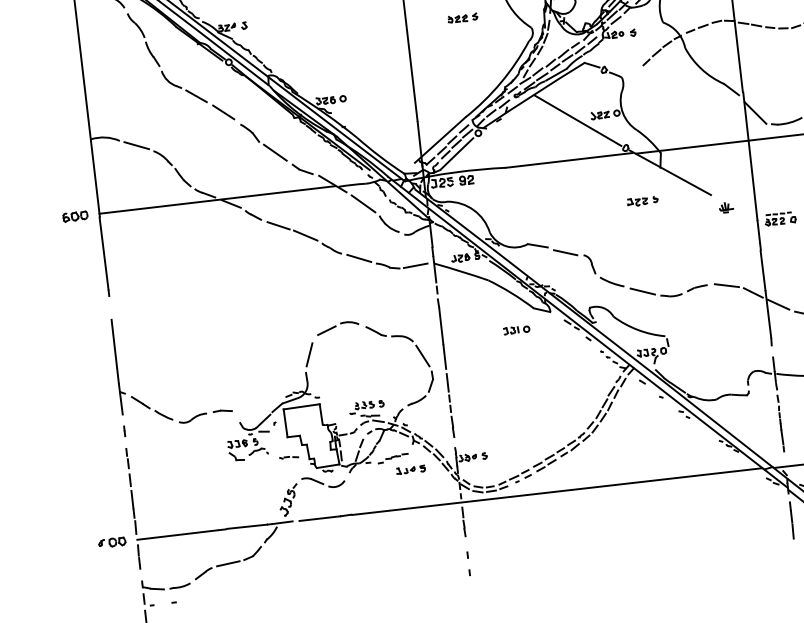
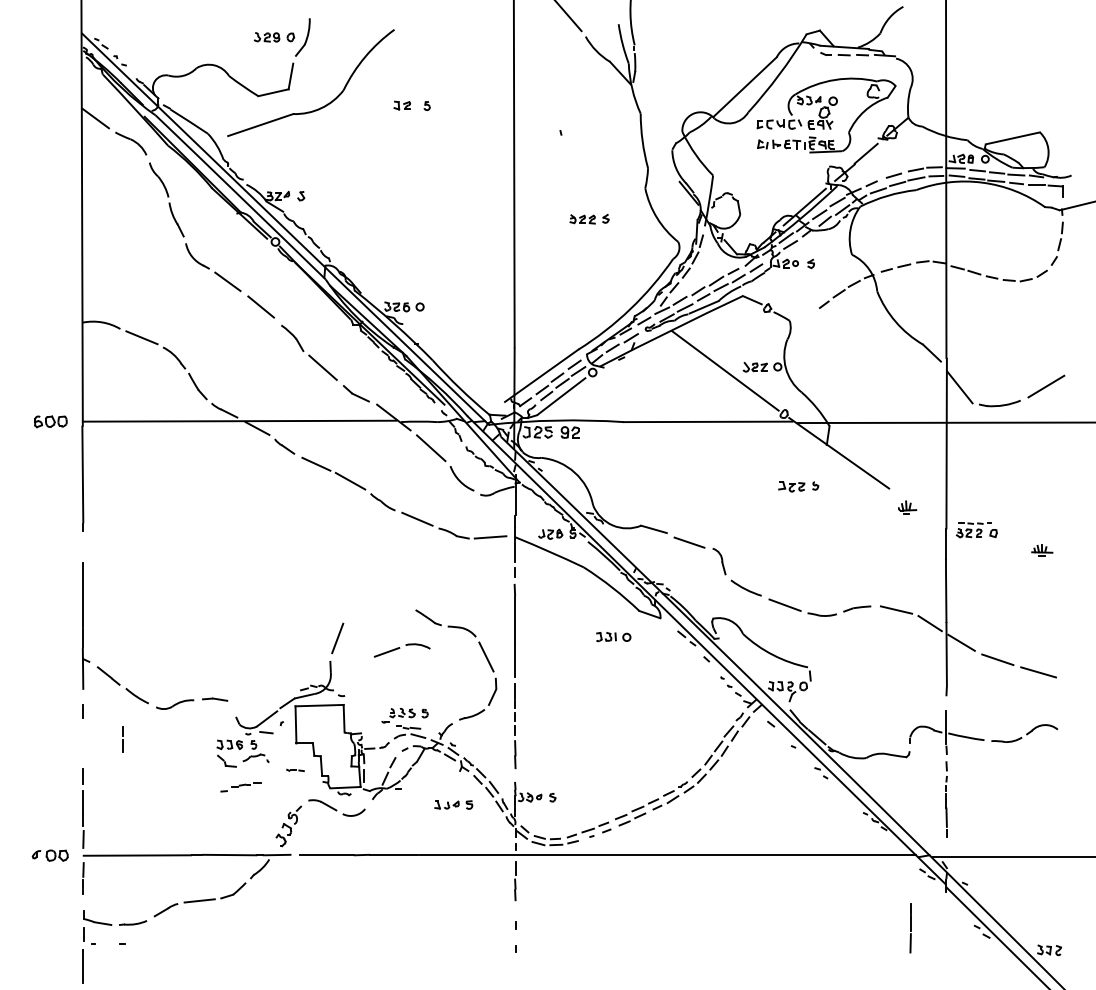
part: (337, 328) -> (401, 650), moved
part: (289, 457) -> (295, 770), size x0.7
line: (127, 458) -> (122, 739), moved
part: (392, 458) -> (240, 787), moved
line: (791, 520) -> (910, 928), moved

